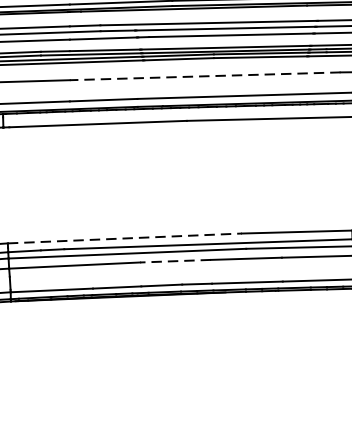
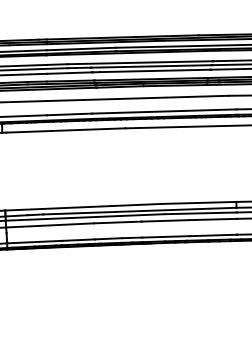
line: (204, 76) -> (137, 98), dashed -> solid
line: (124, 238) -> (83, 207), dashed -> solid
line: (175, 261) -> (117, 222), dashed -> solid

